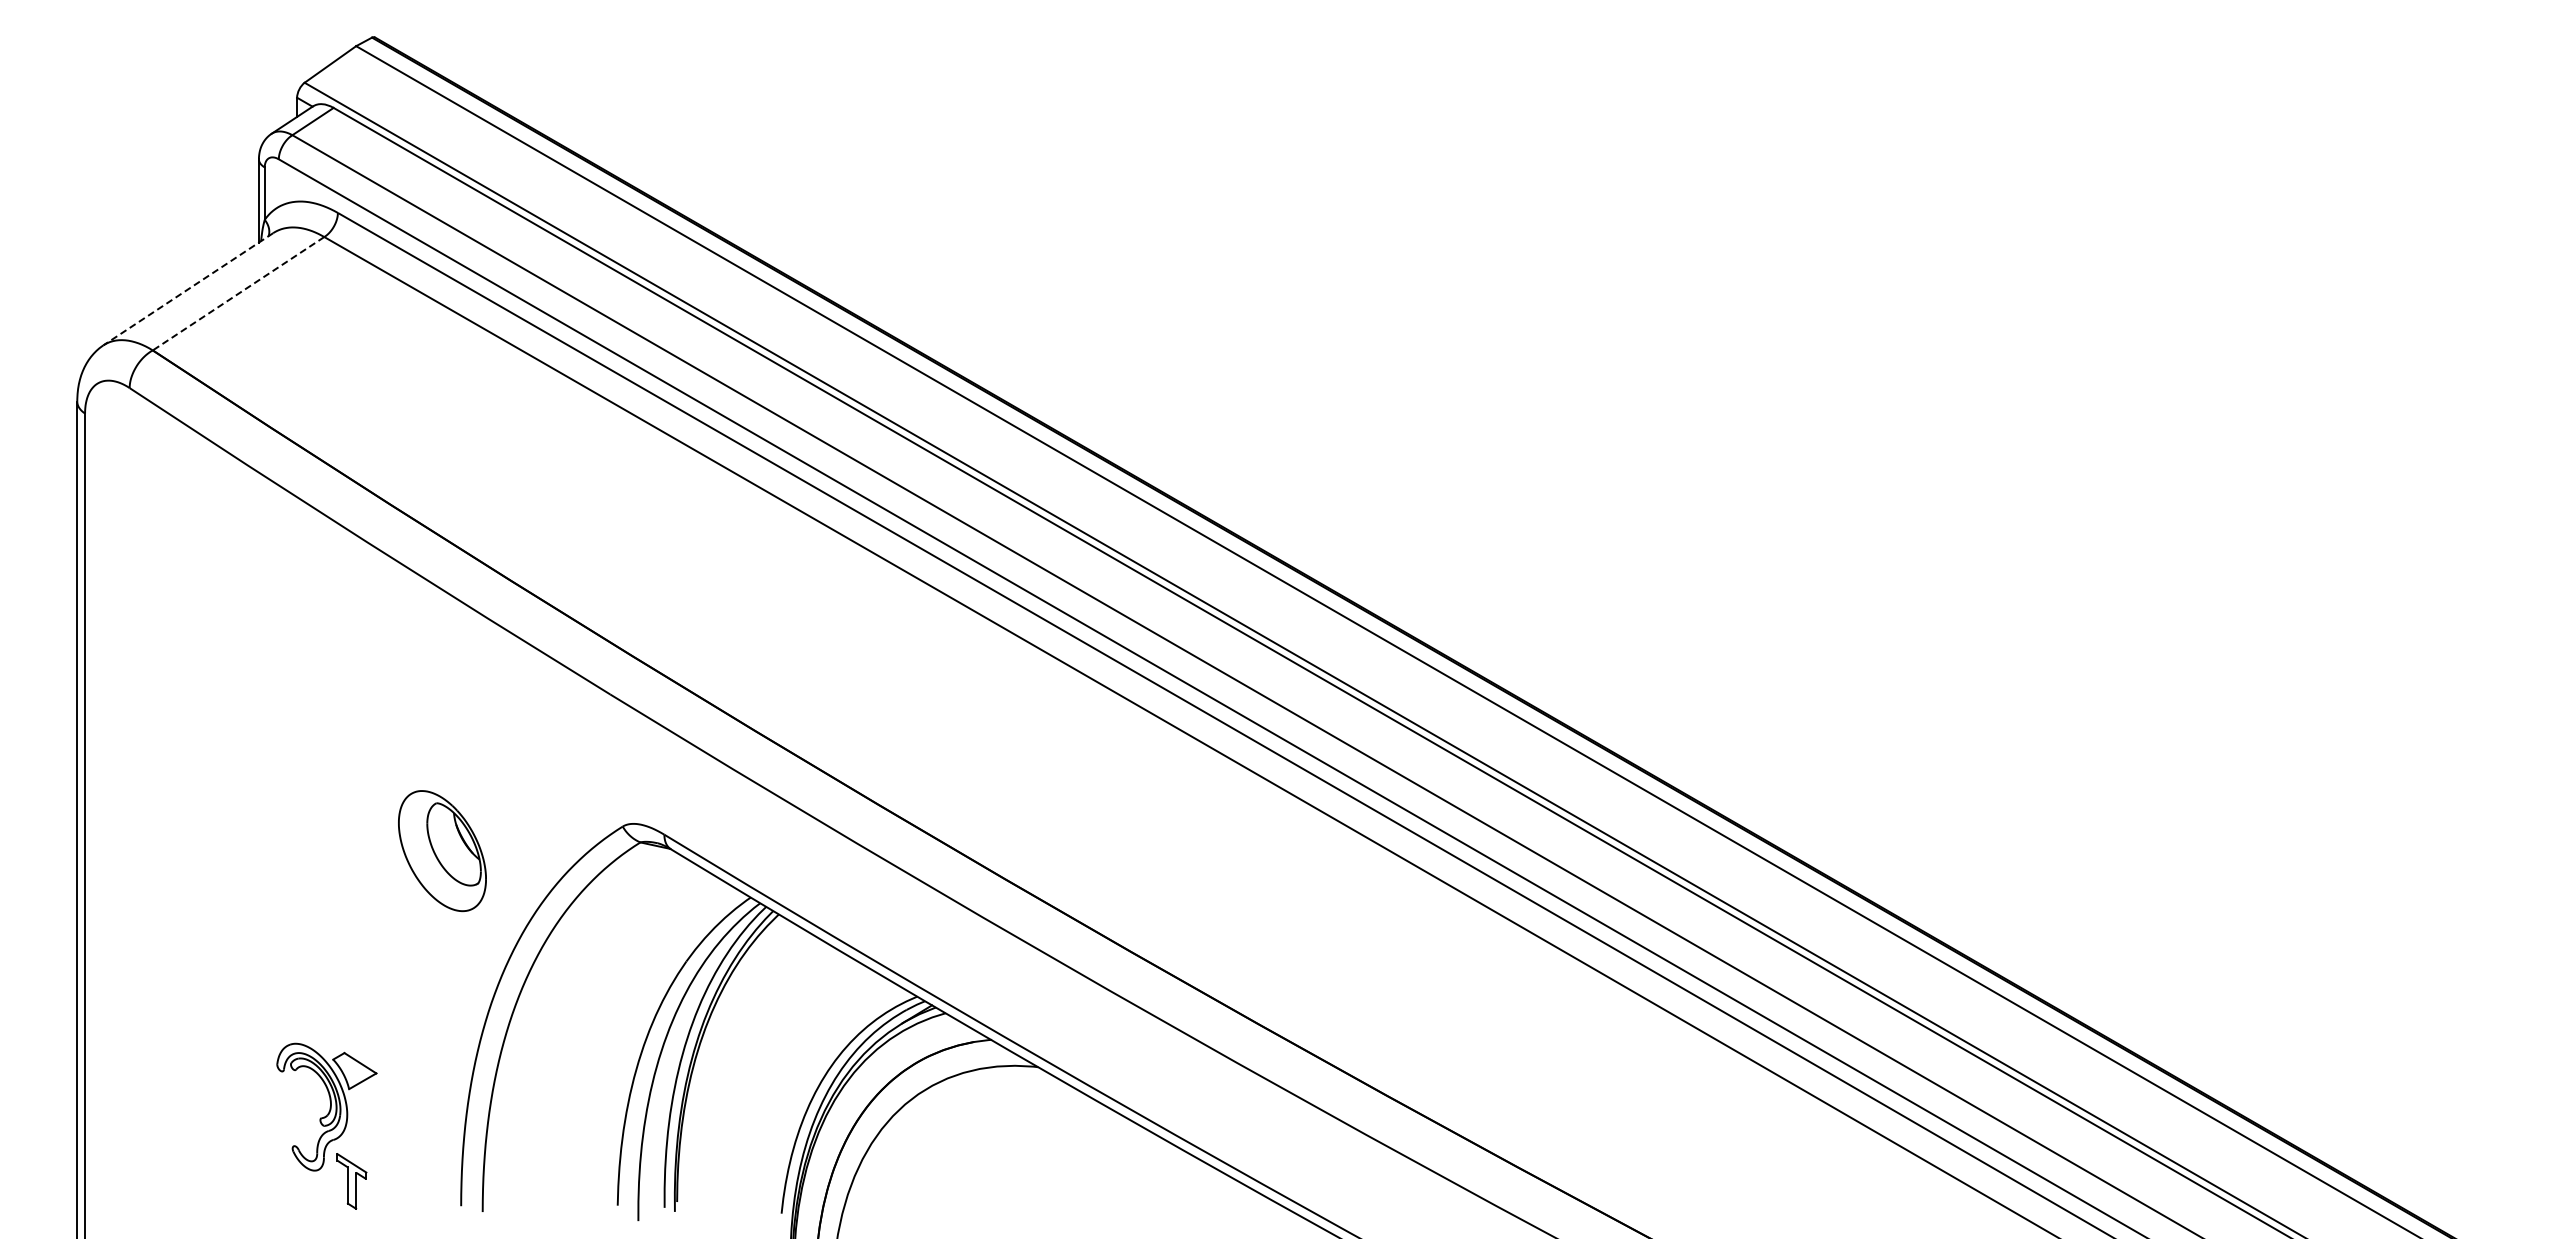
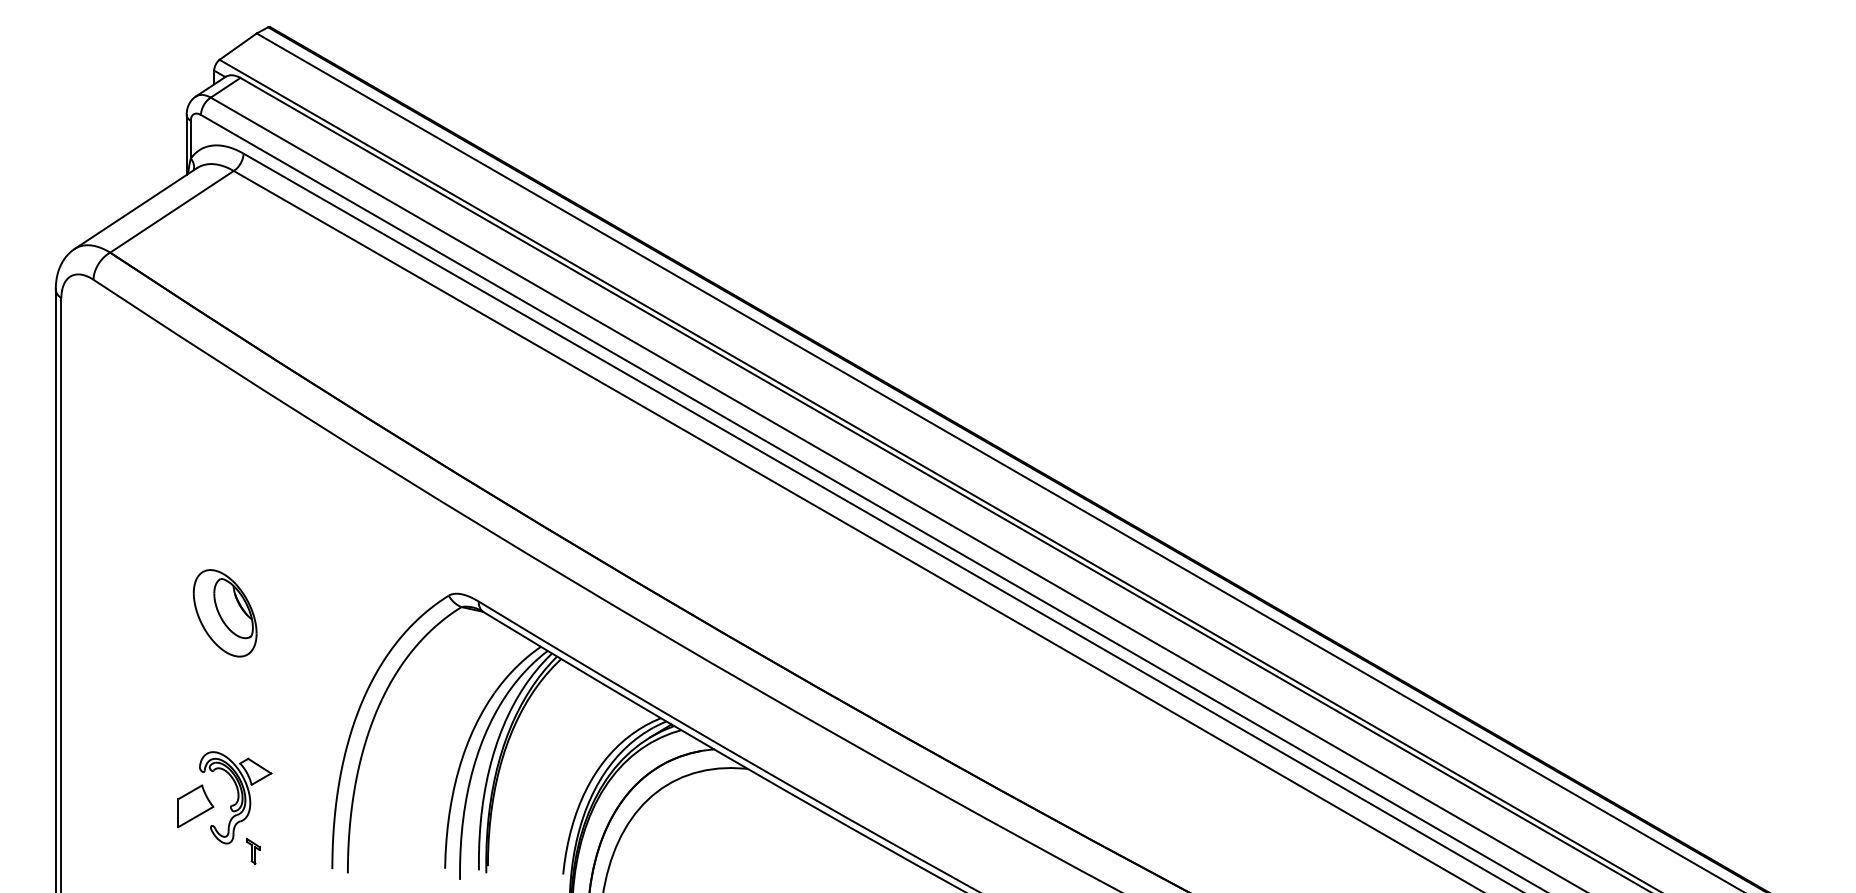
line: (188, 289) -> (135, 208), dashed -> solid
line: (238, 293) -> (171, 211), dashed -> solid
part: (442, 851) -> (225, 613), moved
part: (271, 1118) -> (195, 805), added
part: (351, 1181) -> (253, 851), size x0.62

